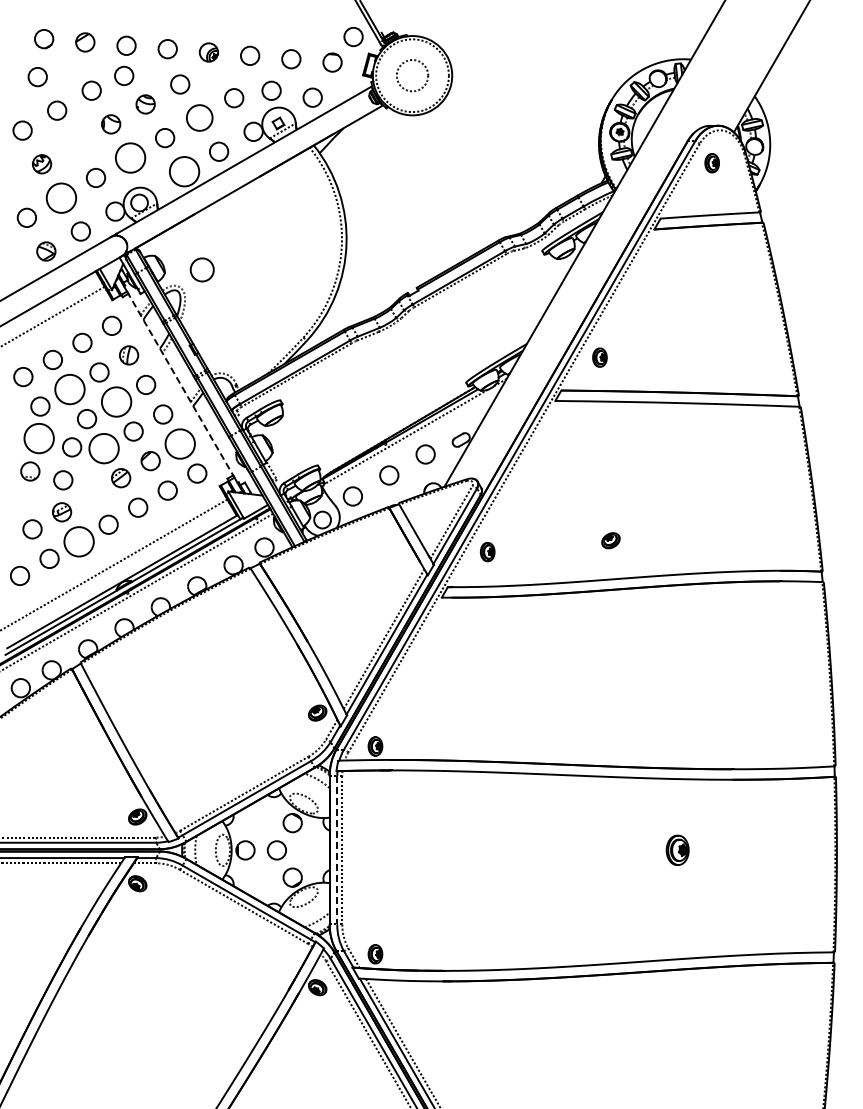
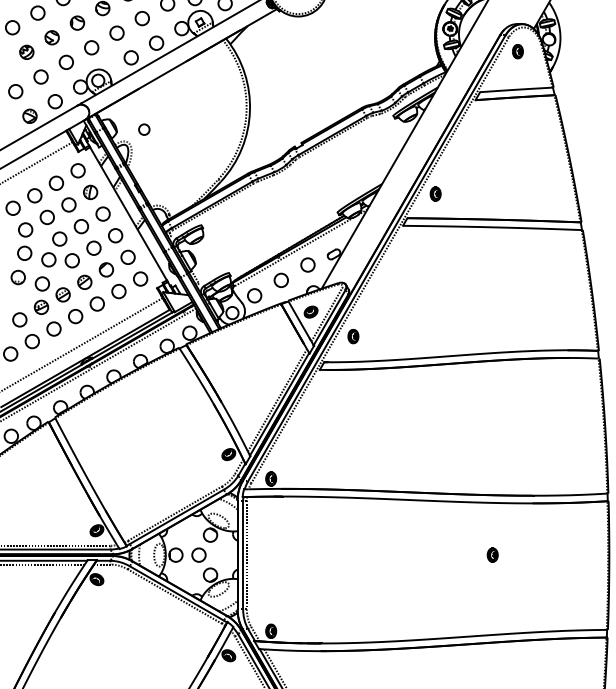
circle: (199, 118) -> (142, 18), size x0.71
part: (76, 144) -> (52, 37), added
circle: (130, 157) -> (91, 47), size x0.62
circle: (184, 171) -> (131, 57), size x0.62
circle: (61, 197) -> (41, 76), size x0.62
circle: (202, 269) -> (144, 129), size x0.62
line: (181, 385) -> (129, 214), dashed -> solid
circle: (69, 389) -> (46, 217), size x0.62
circle: (116, 401) -> (81, 226), size x0.62
circle: (39, 438) -> (24, 253), size x0.62
circle: (180, 443) -> (128, 256), size x0.62
circle: (103, 448) -> (71, 260), size x0.62
part: (91, 495) -> (63, 295), added
part: (610, 540) -> (310, 311), moved
circle: (78, 541) -> (53, 328), size x0.62
line: (337, 850) -> (243, 555), dashed -> solid
part: (677, 850) -> (492, 555), size x0.62

